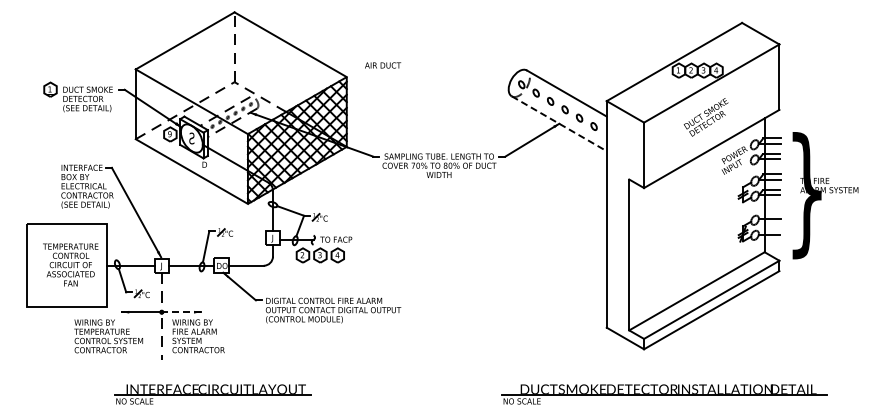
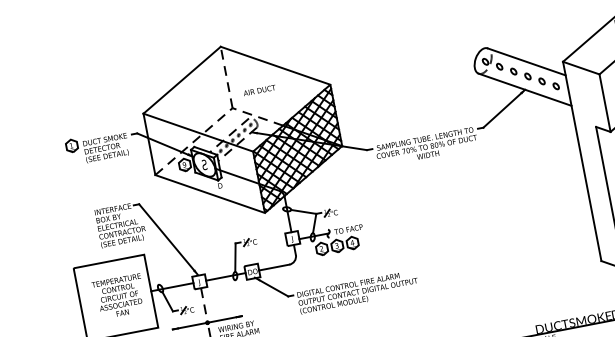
text: (383, 65) -> (260, 90), moved
line: (559, 123) -> (525, 89), dashed -> solid
line: (182, 312) -> (225, 319), dashed -> solid

